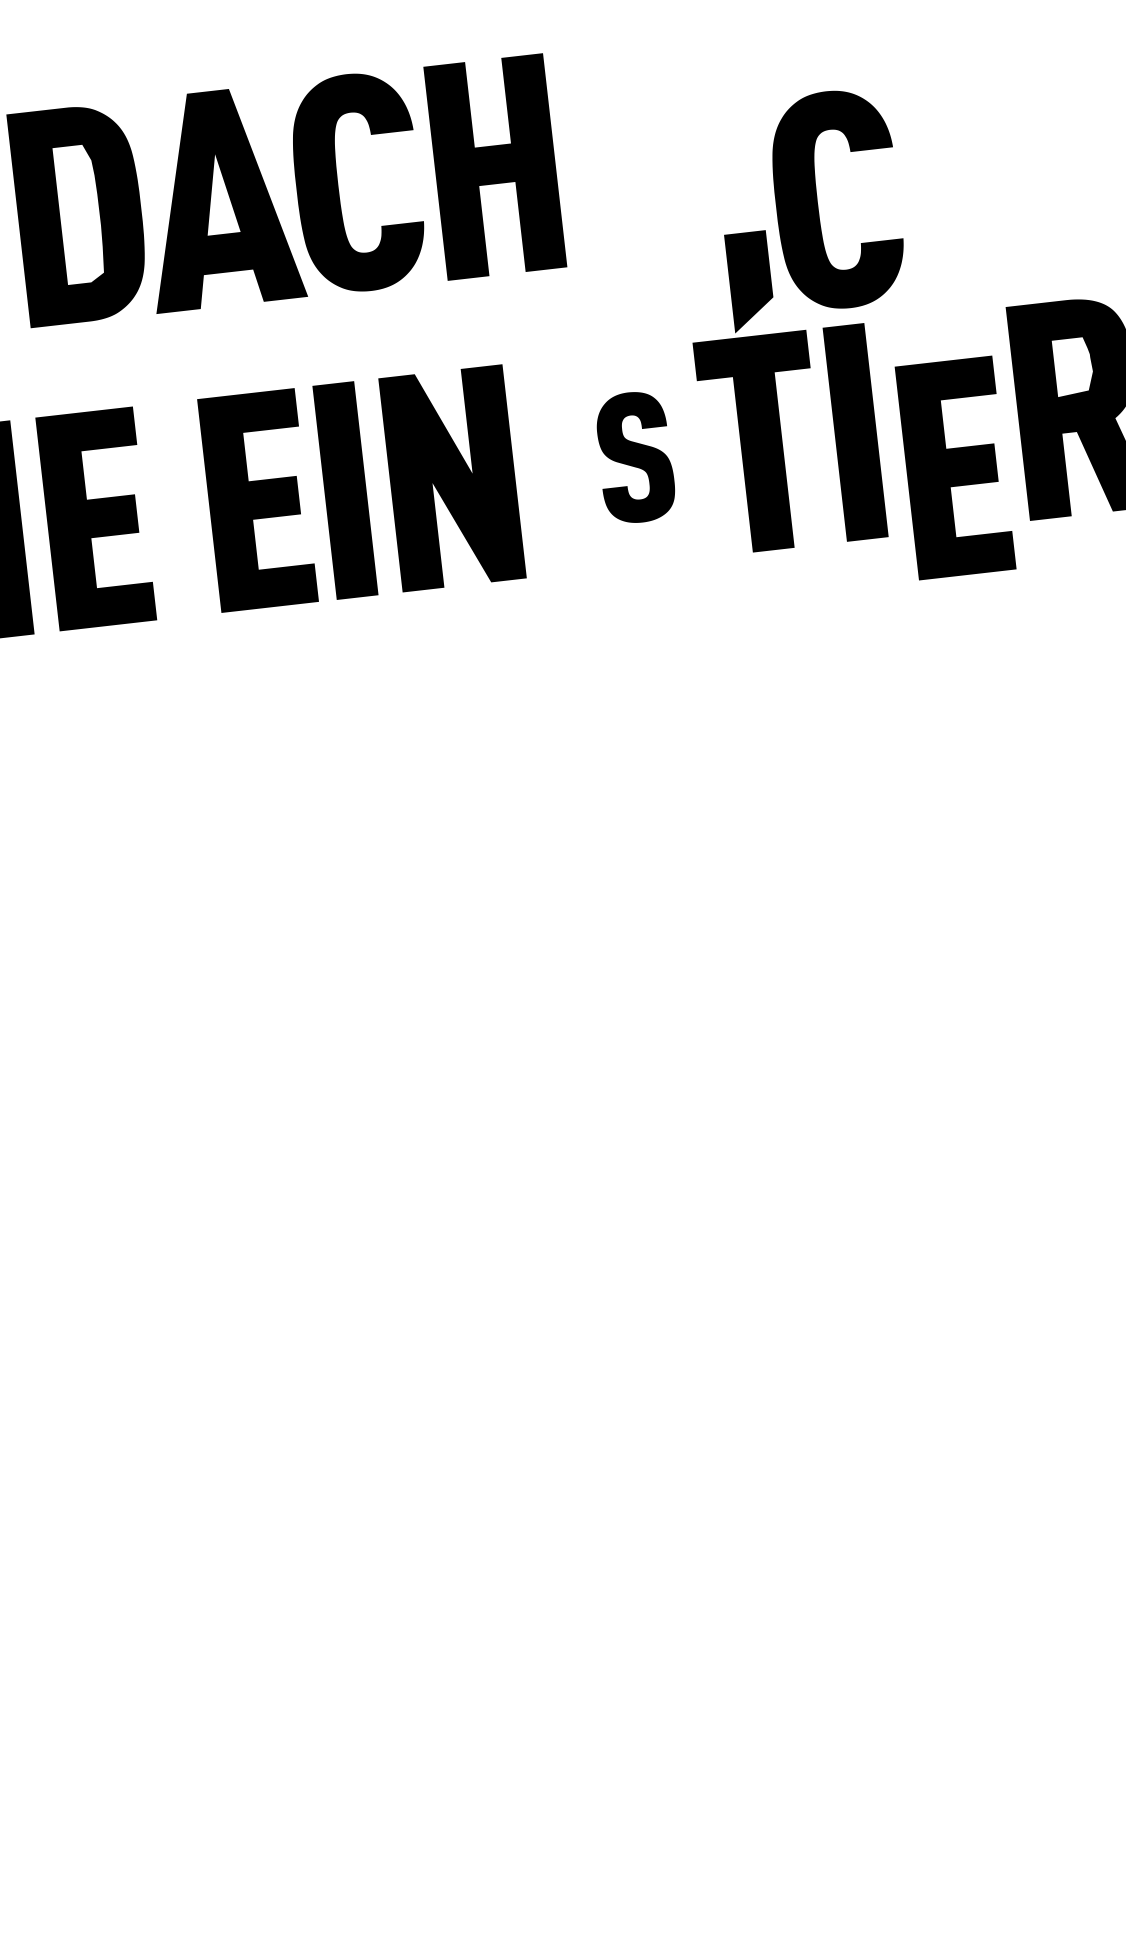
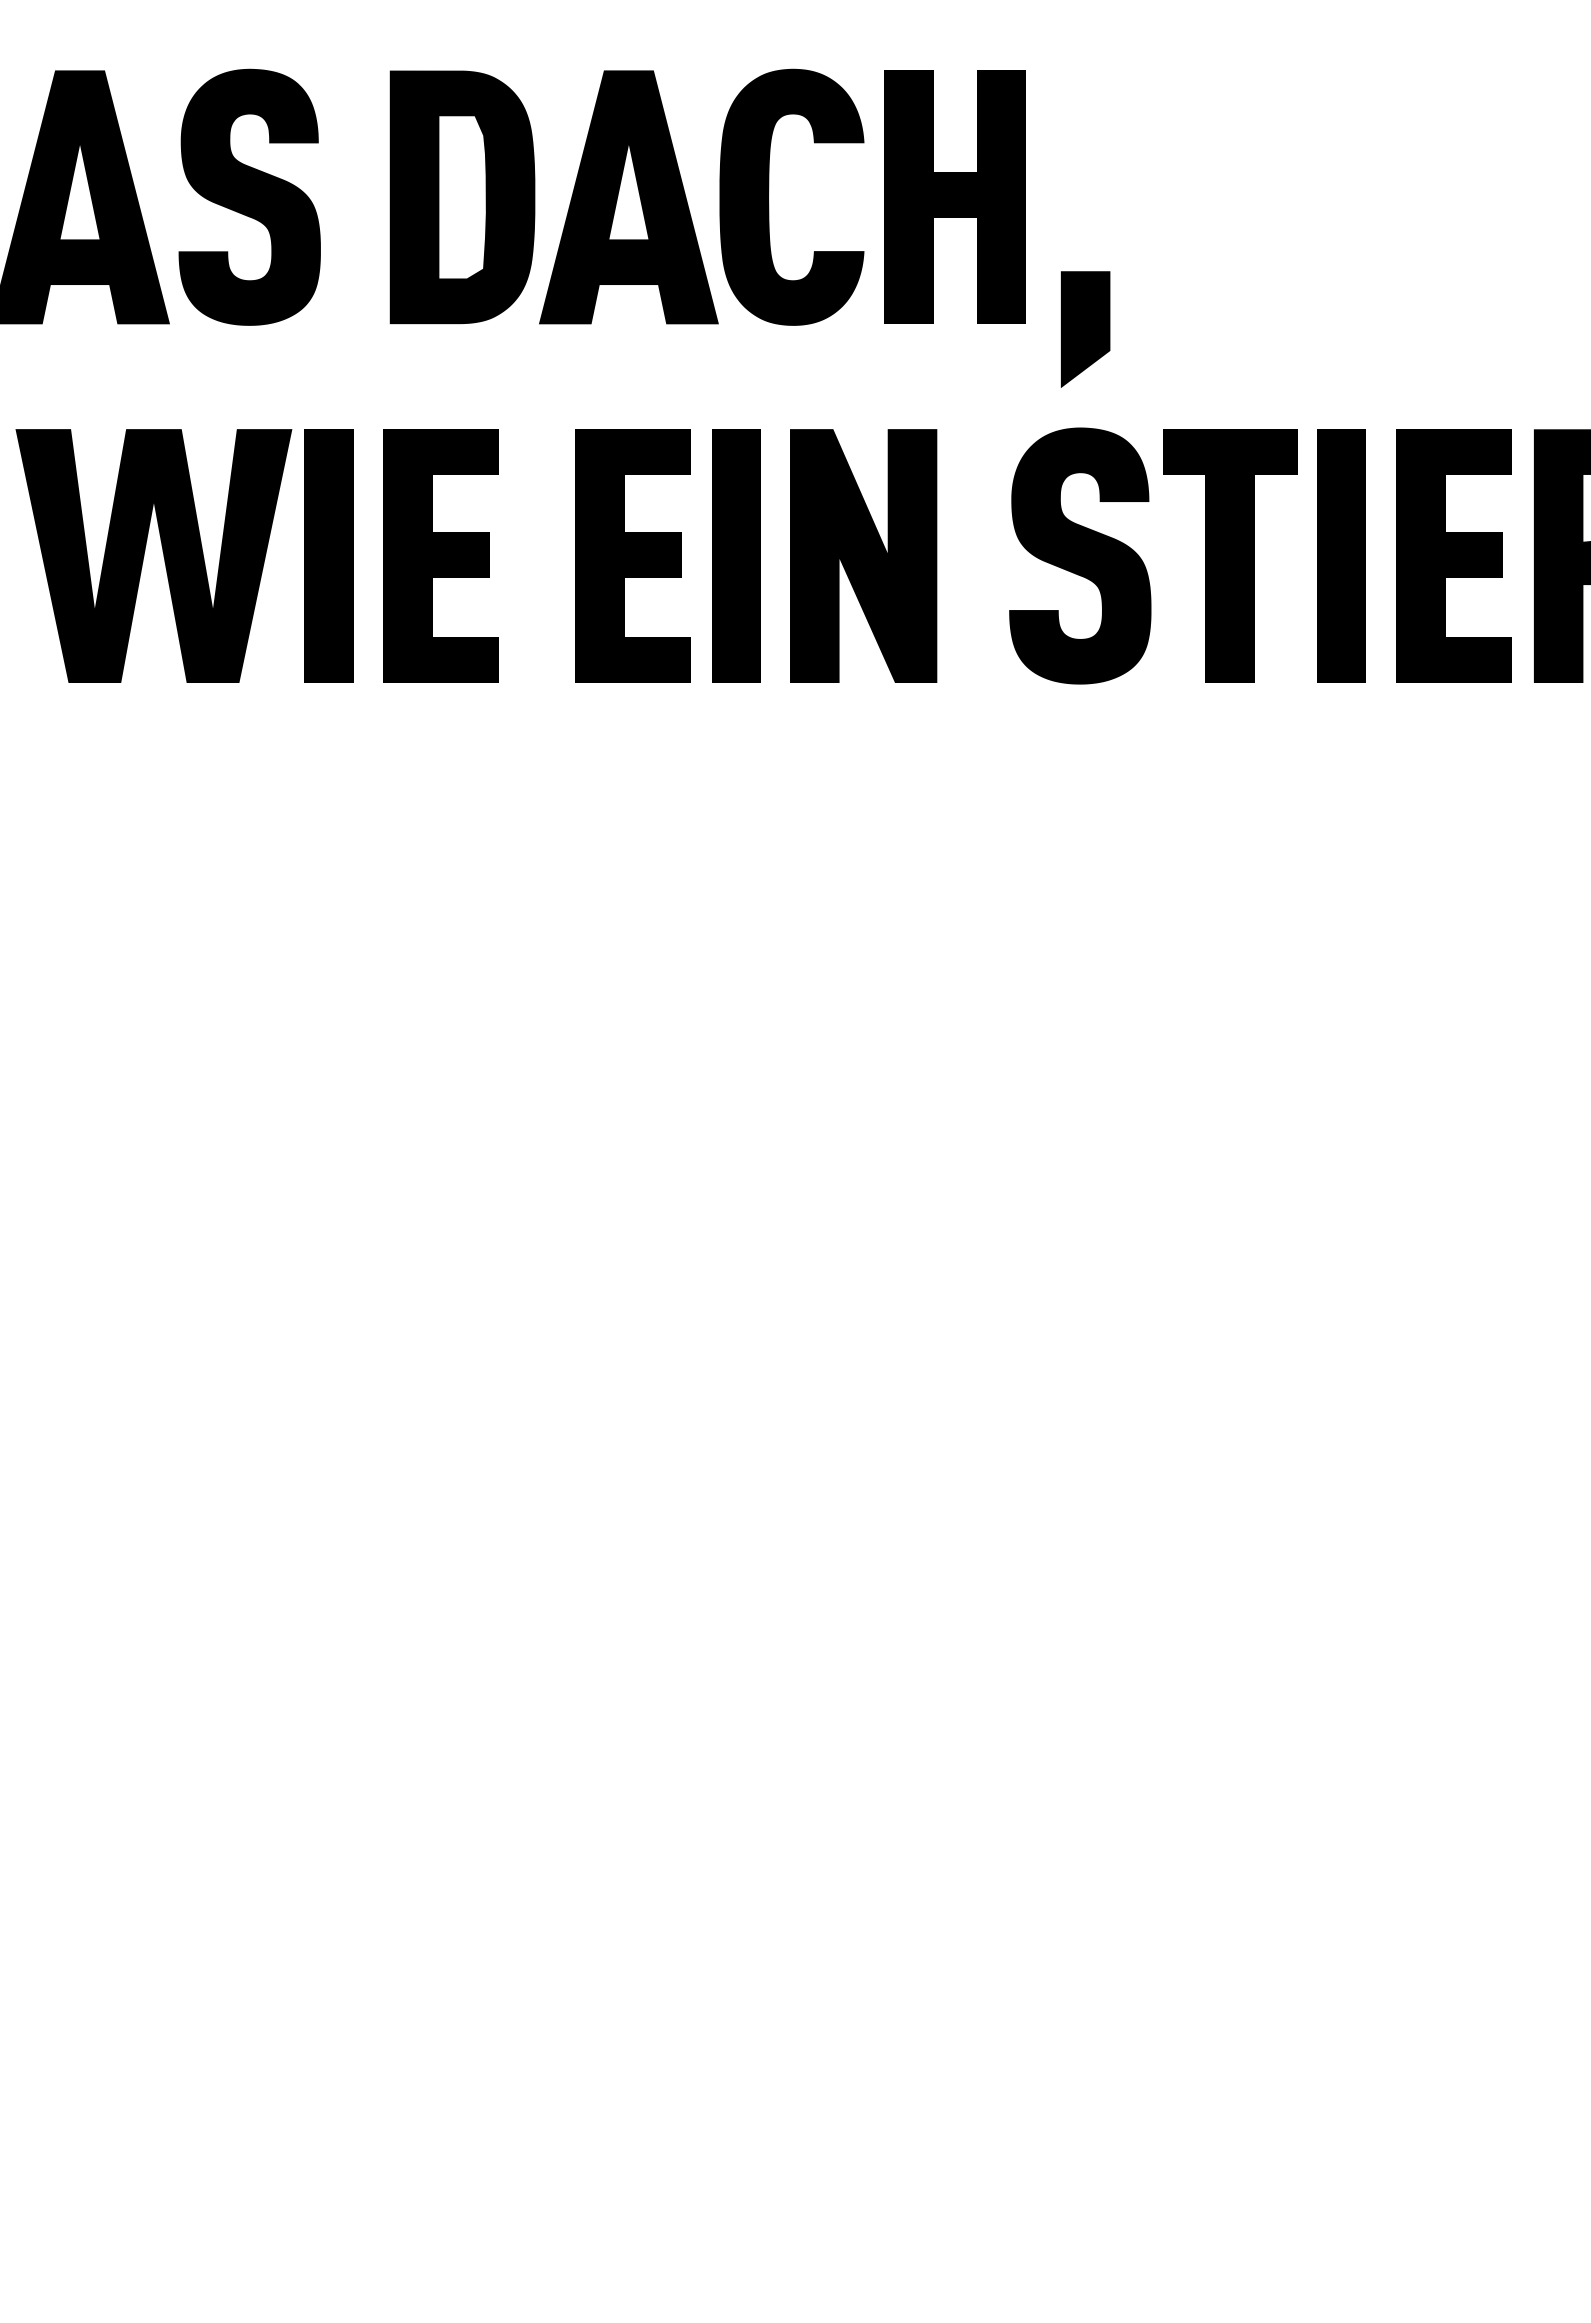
part: (817, 198) -> (1328, 277), removed
part: (750, 281) -> (1085, 329), moved
part: (635, 457) -> (1080, 555), size x1.67
part: (955, 467) -> (1453, 555), moved

